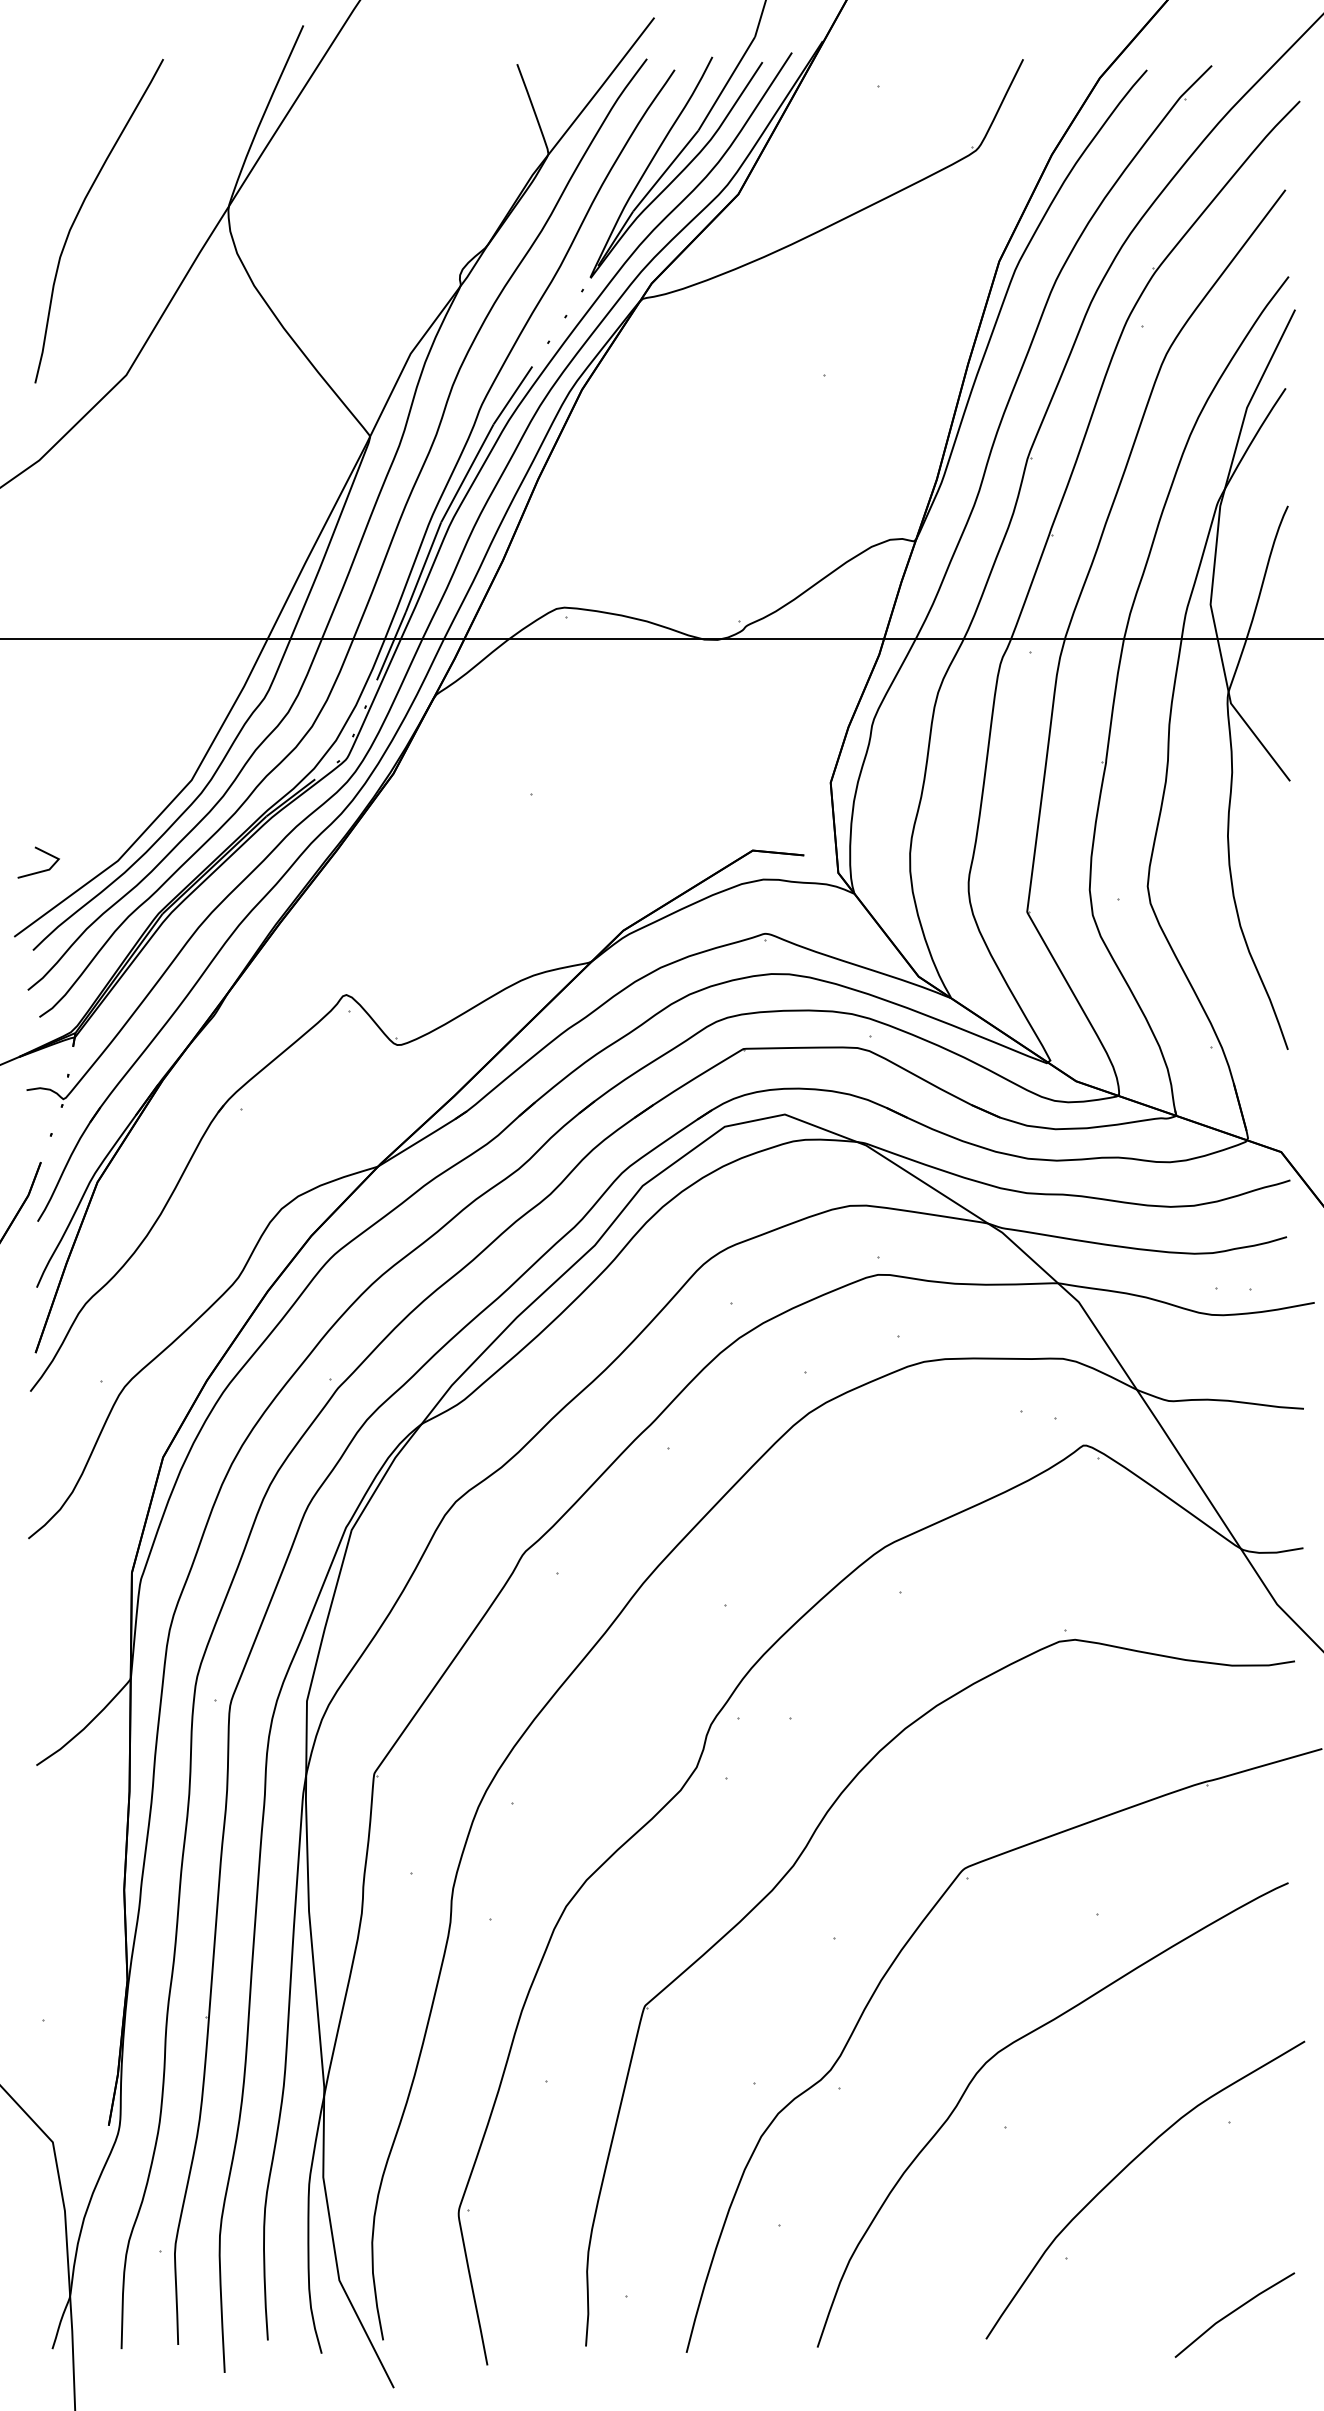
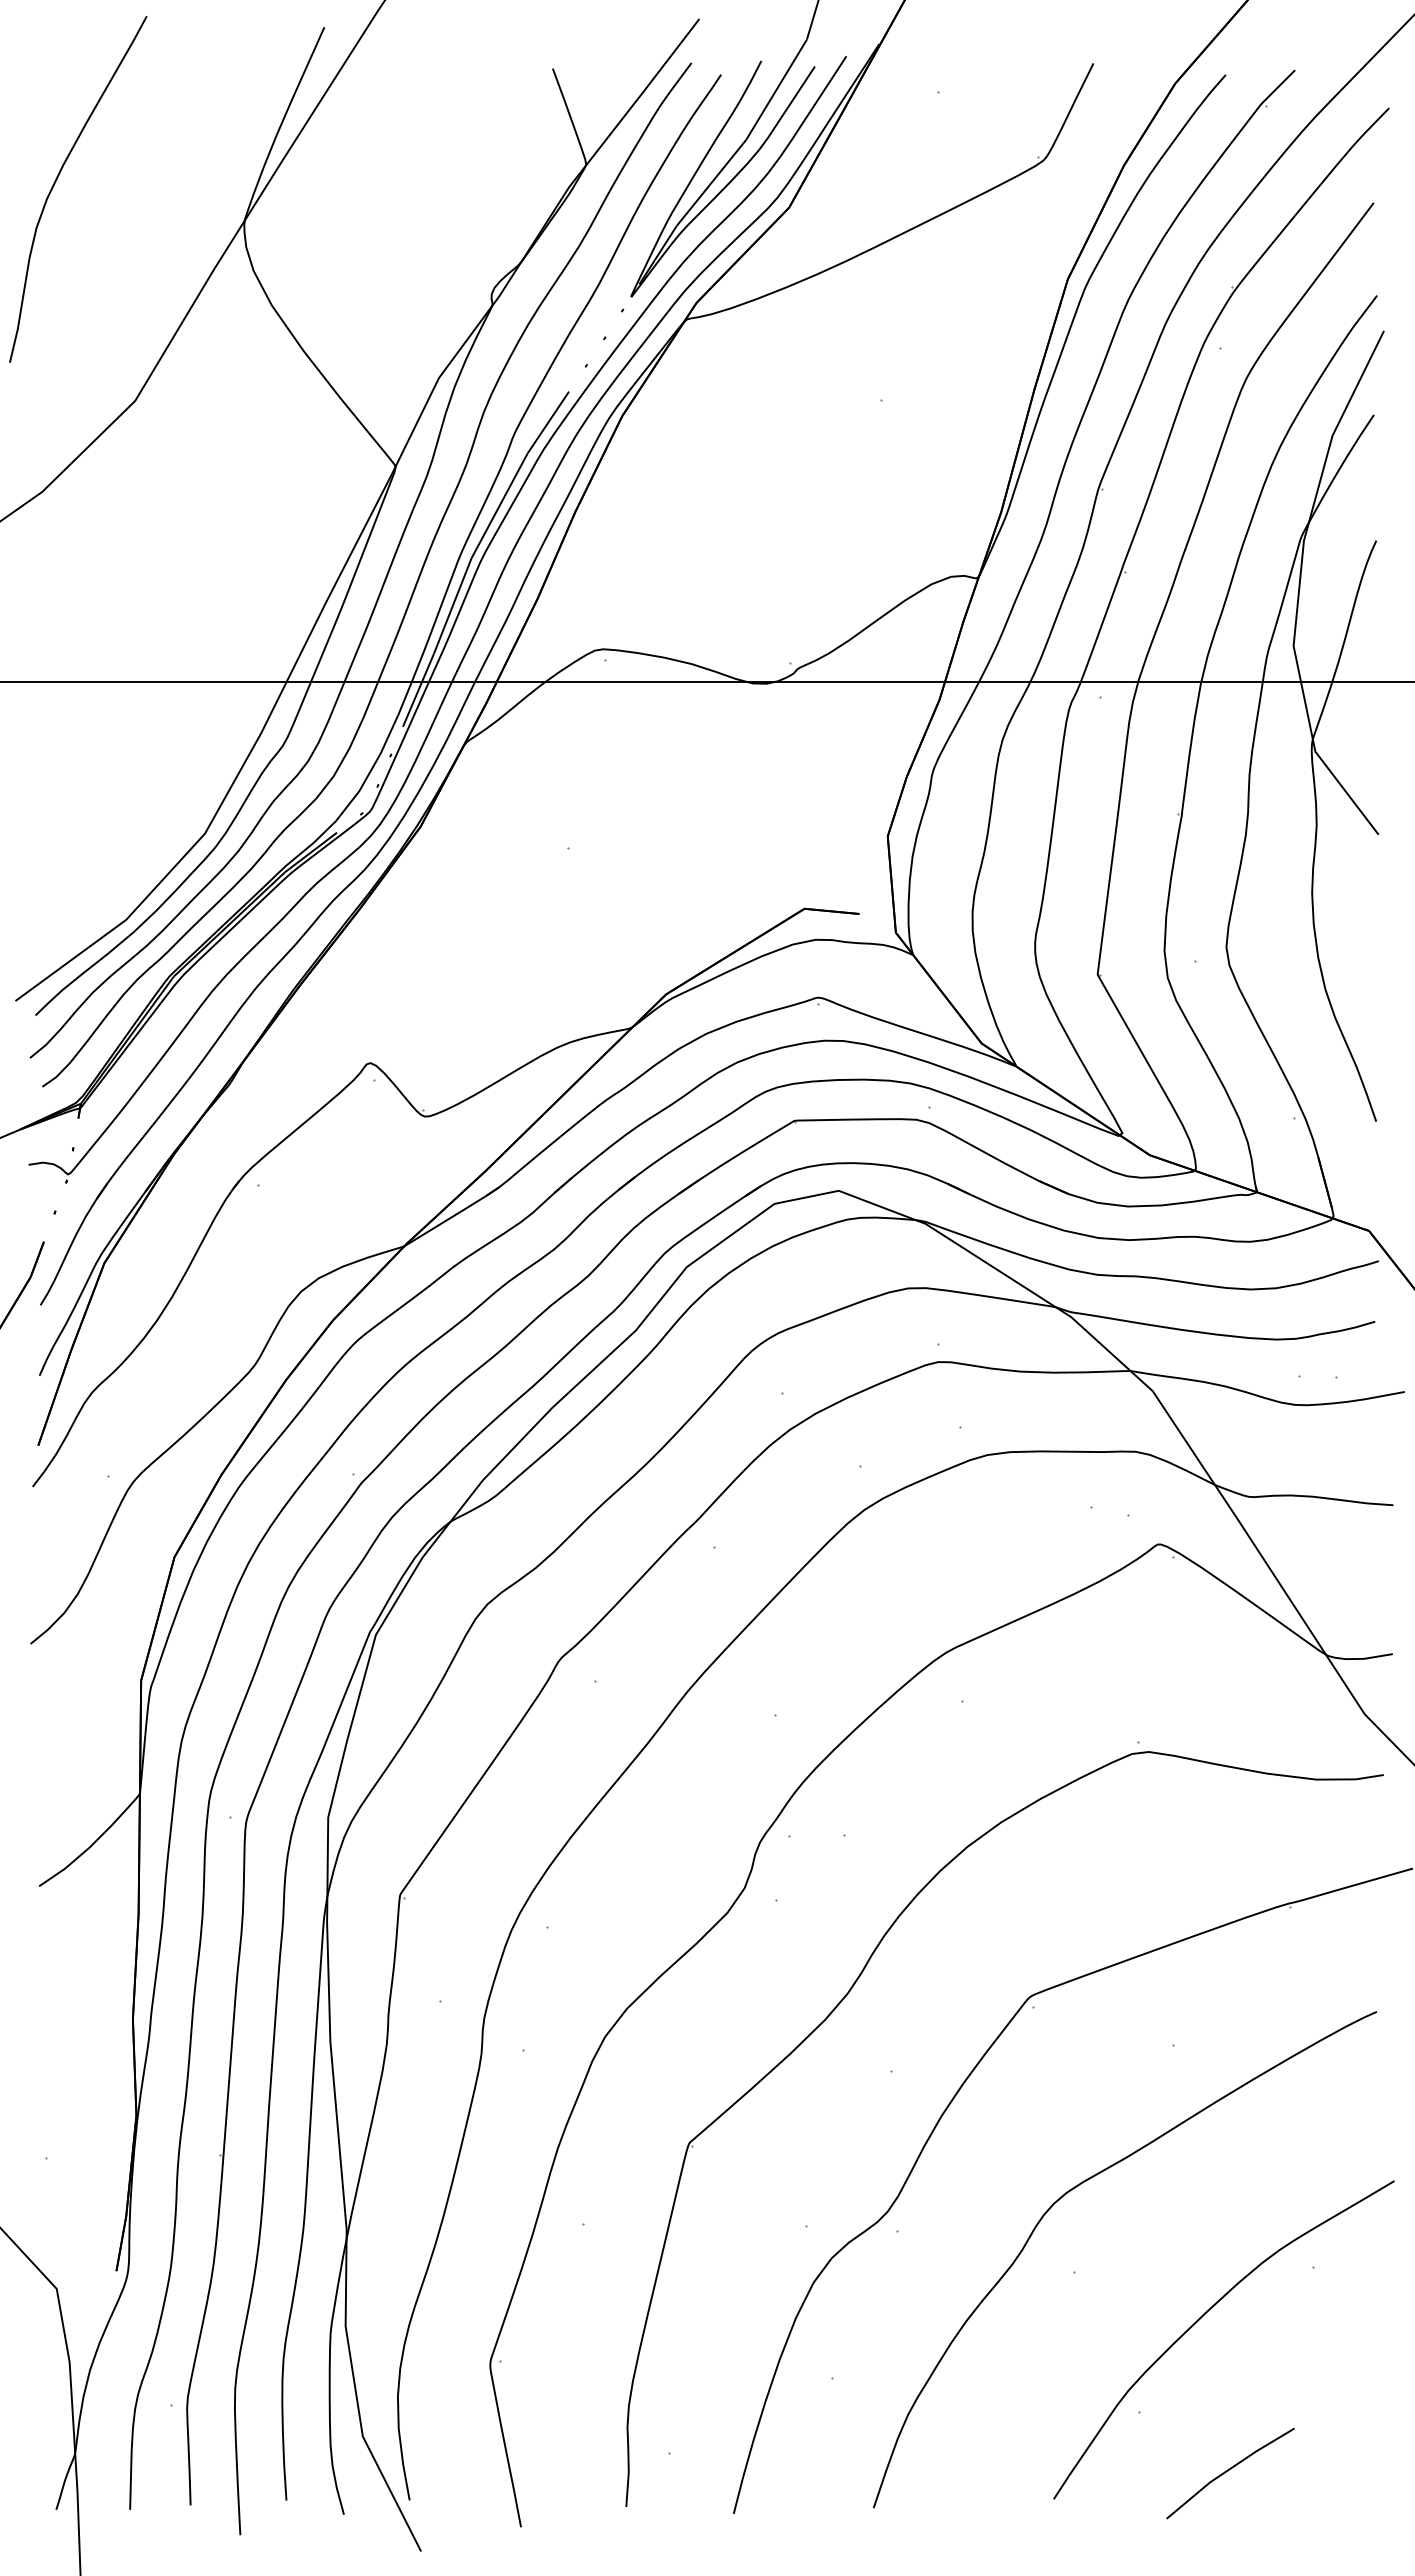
curve: (79, 211) -> (57, 179), moved
line: (40, 870) -> (43, 930), removed
line: (1232, 2313) -> (1228, 2471), moved

